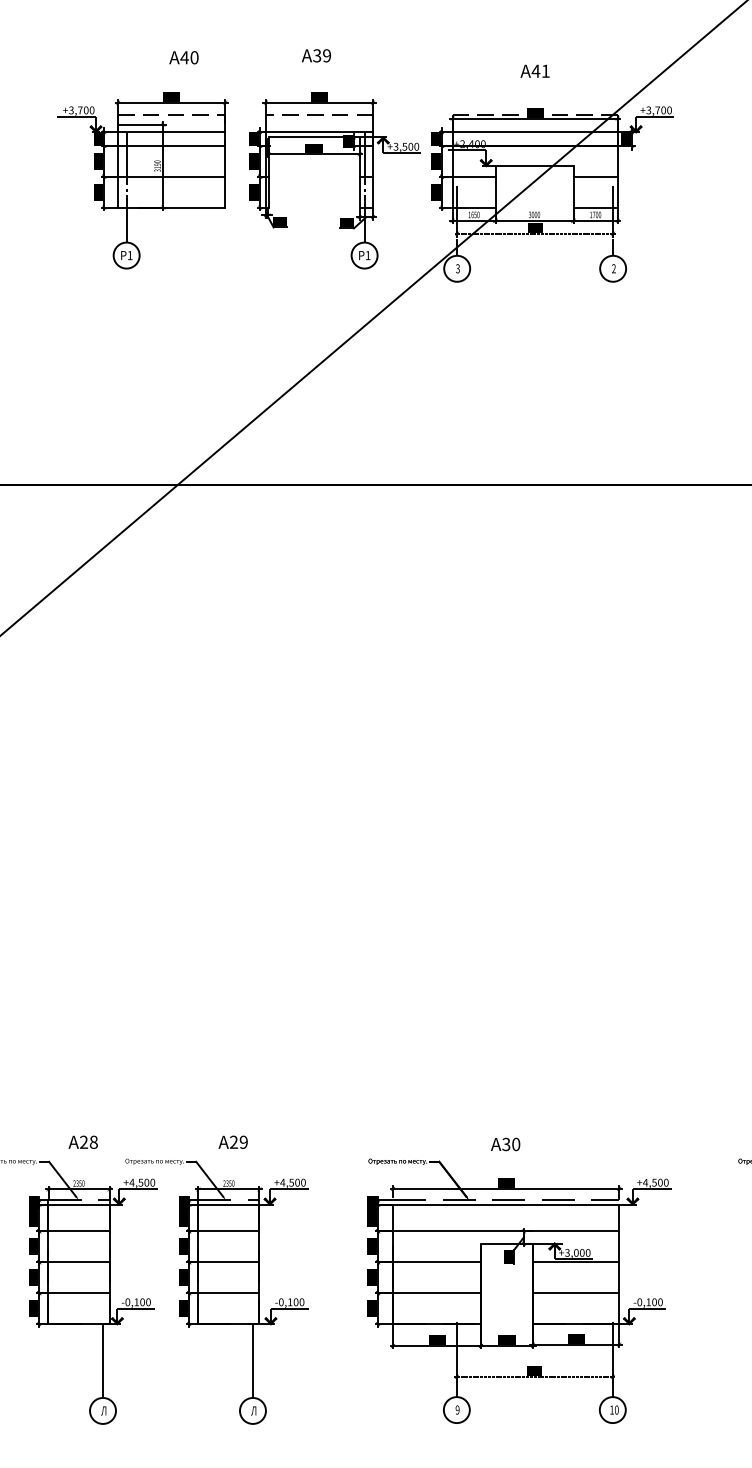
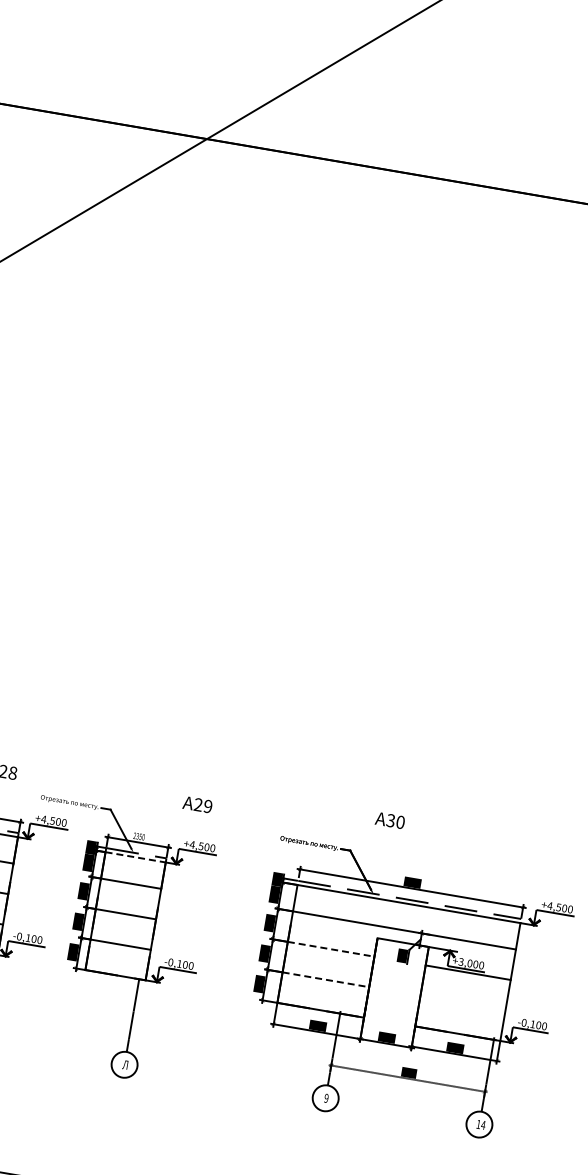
text: (232, 1141) -> (197, 803), moved
text: (505, 1144) -> (390, 820), moved
line: (228, 1204) -> (135, 857), solid -> dashed
line: (437, 1262) -> (331, 949), solid -> dashed
line: (437, 1293) -> (326, 980), solid -> dashed
line: (576, 1293) -> (463, 1003), removed
text: (616, 1409) -> (483, 1124), 10 -> 14

